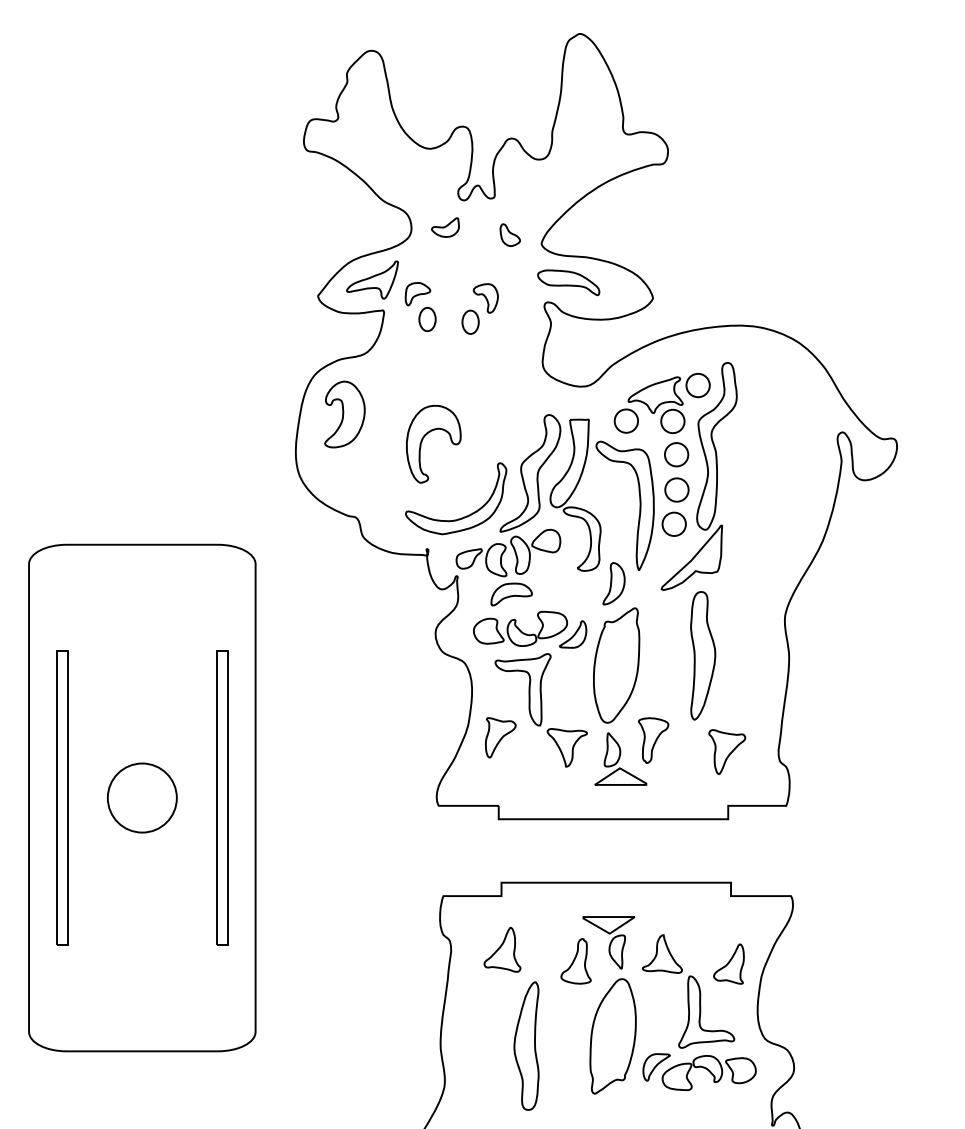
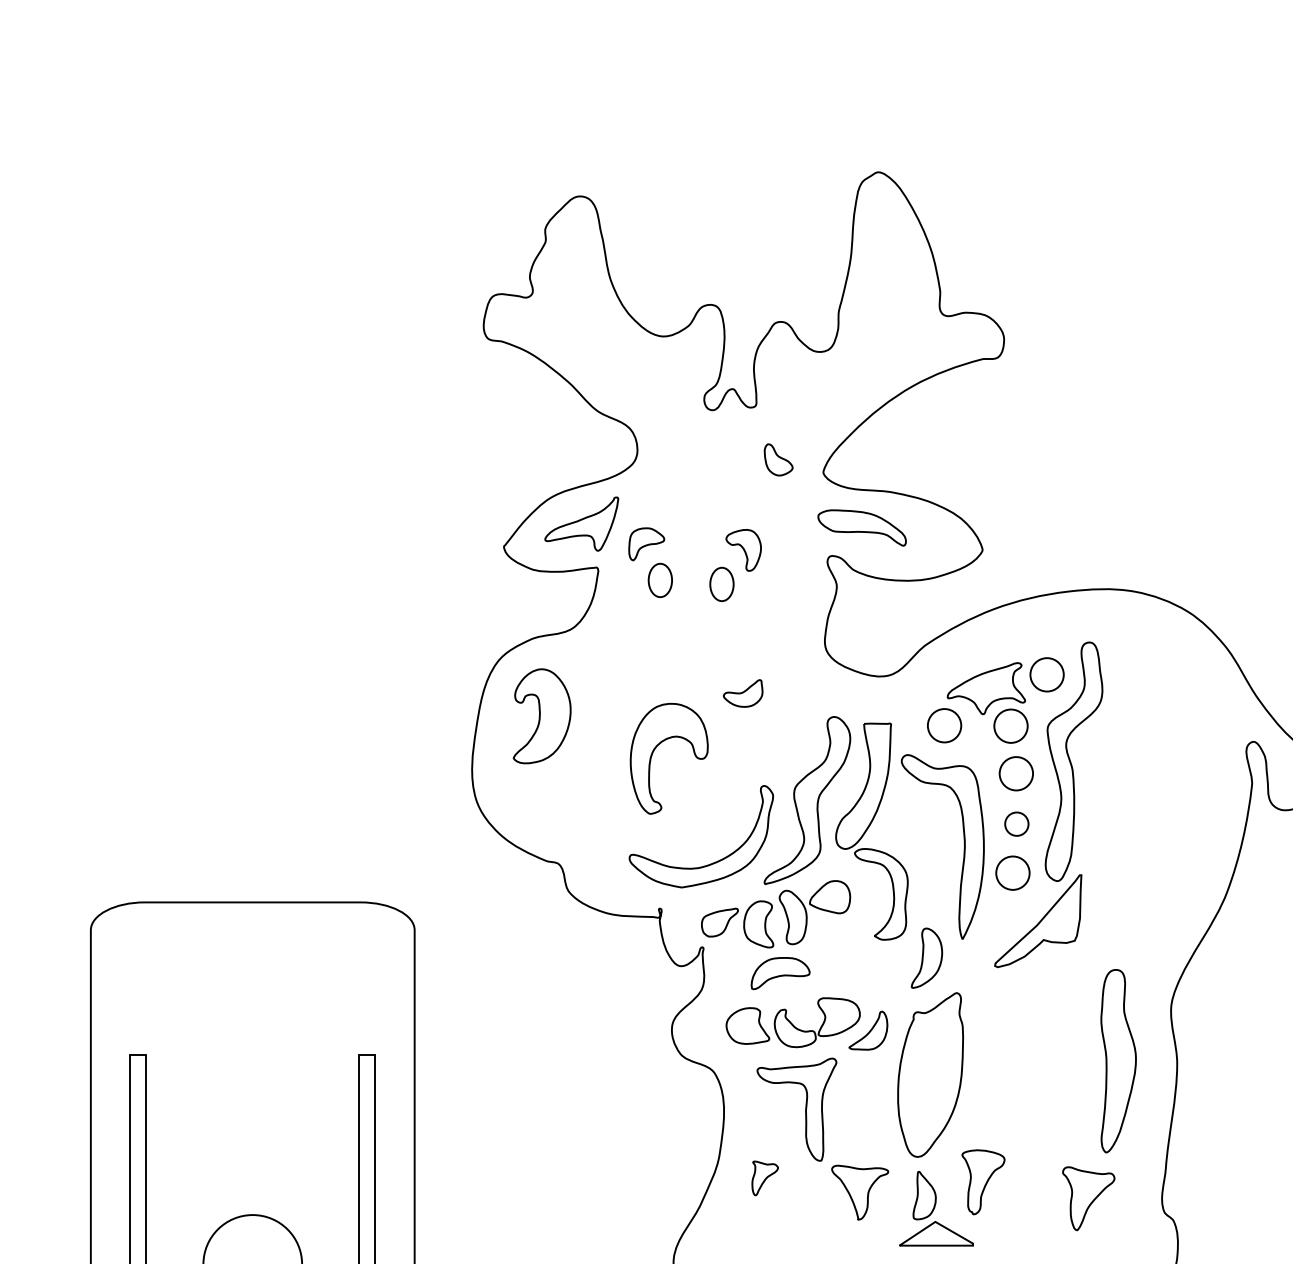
part: (445, 227) -> (743, 693), moved
part: (676, 489) -> (1016, 823), size x0.7
part: (703, 655) -> (1119, 1060), moved
part: (500, 737) -> (764, 1177), size x0.6

